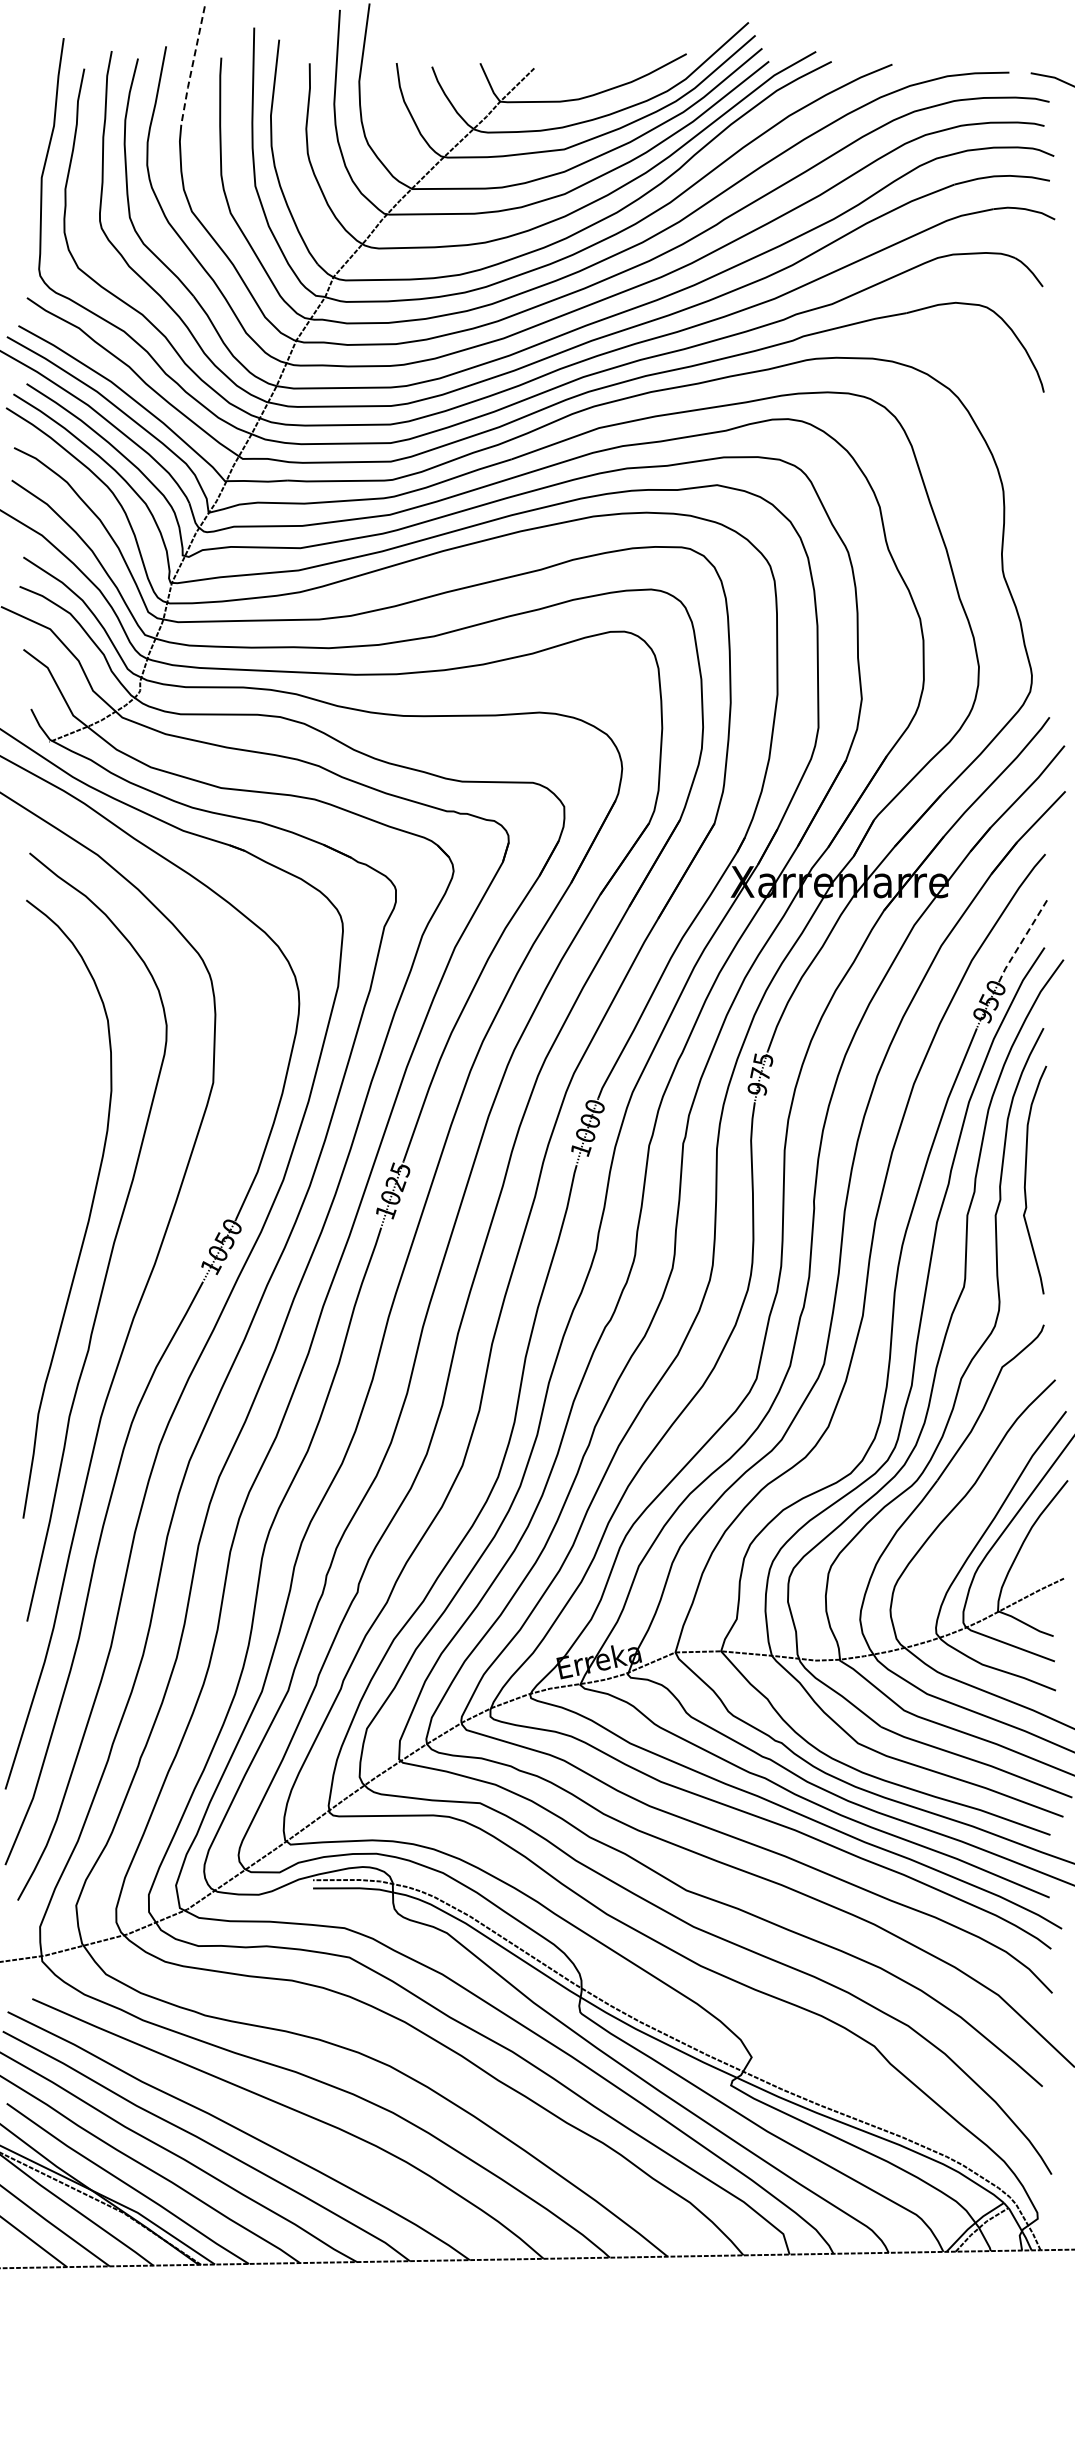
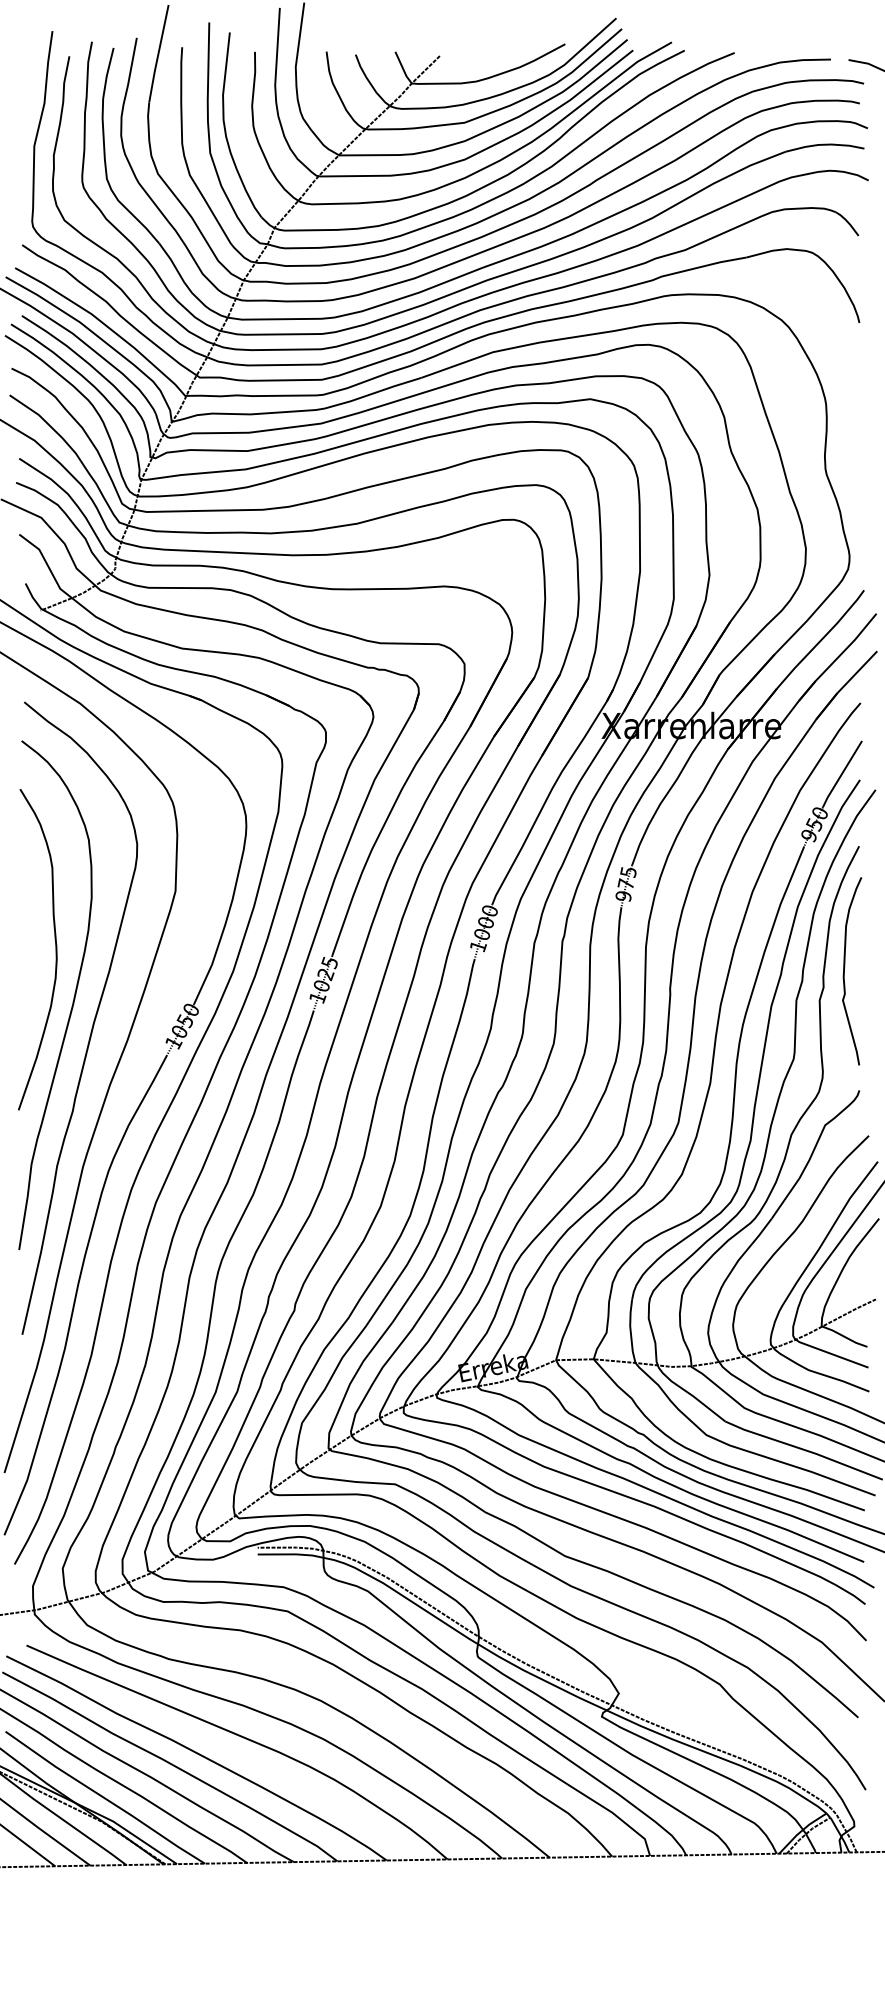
line: (192, 66) -> (158, 54), dashed -> solid
line: (1022, 941) -> (841, 774), dashed -> solid
curve: (67, 1153) -> (55, 949), added

